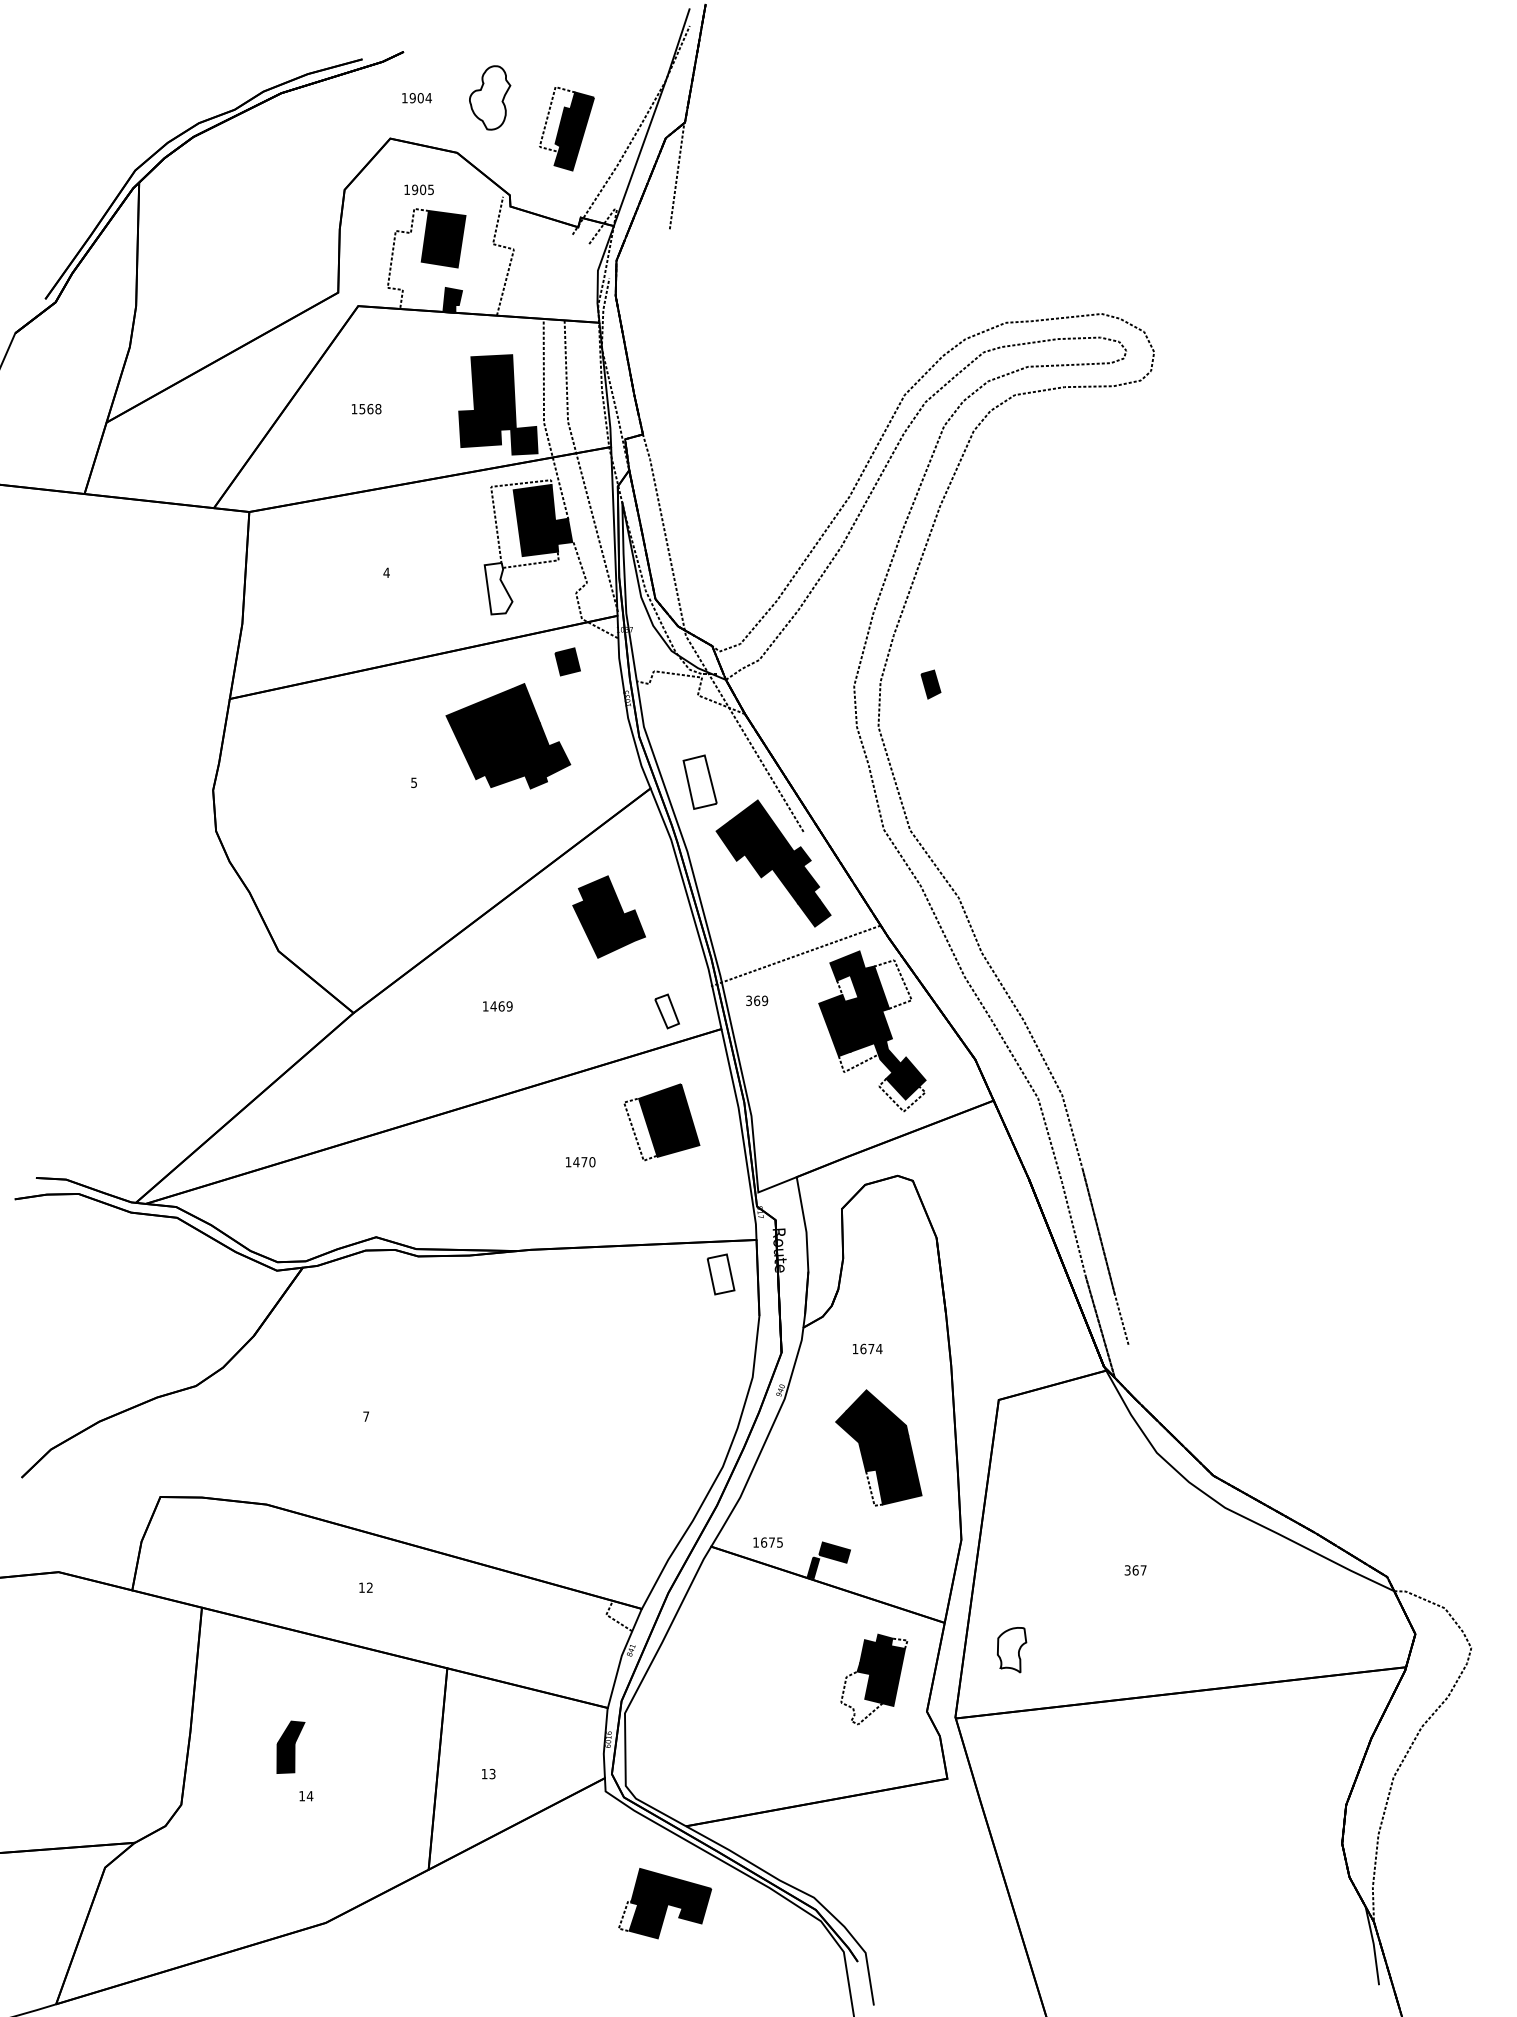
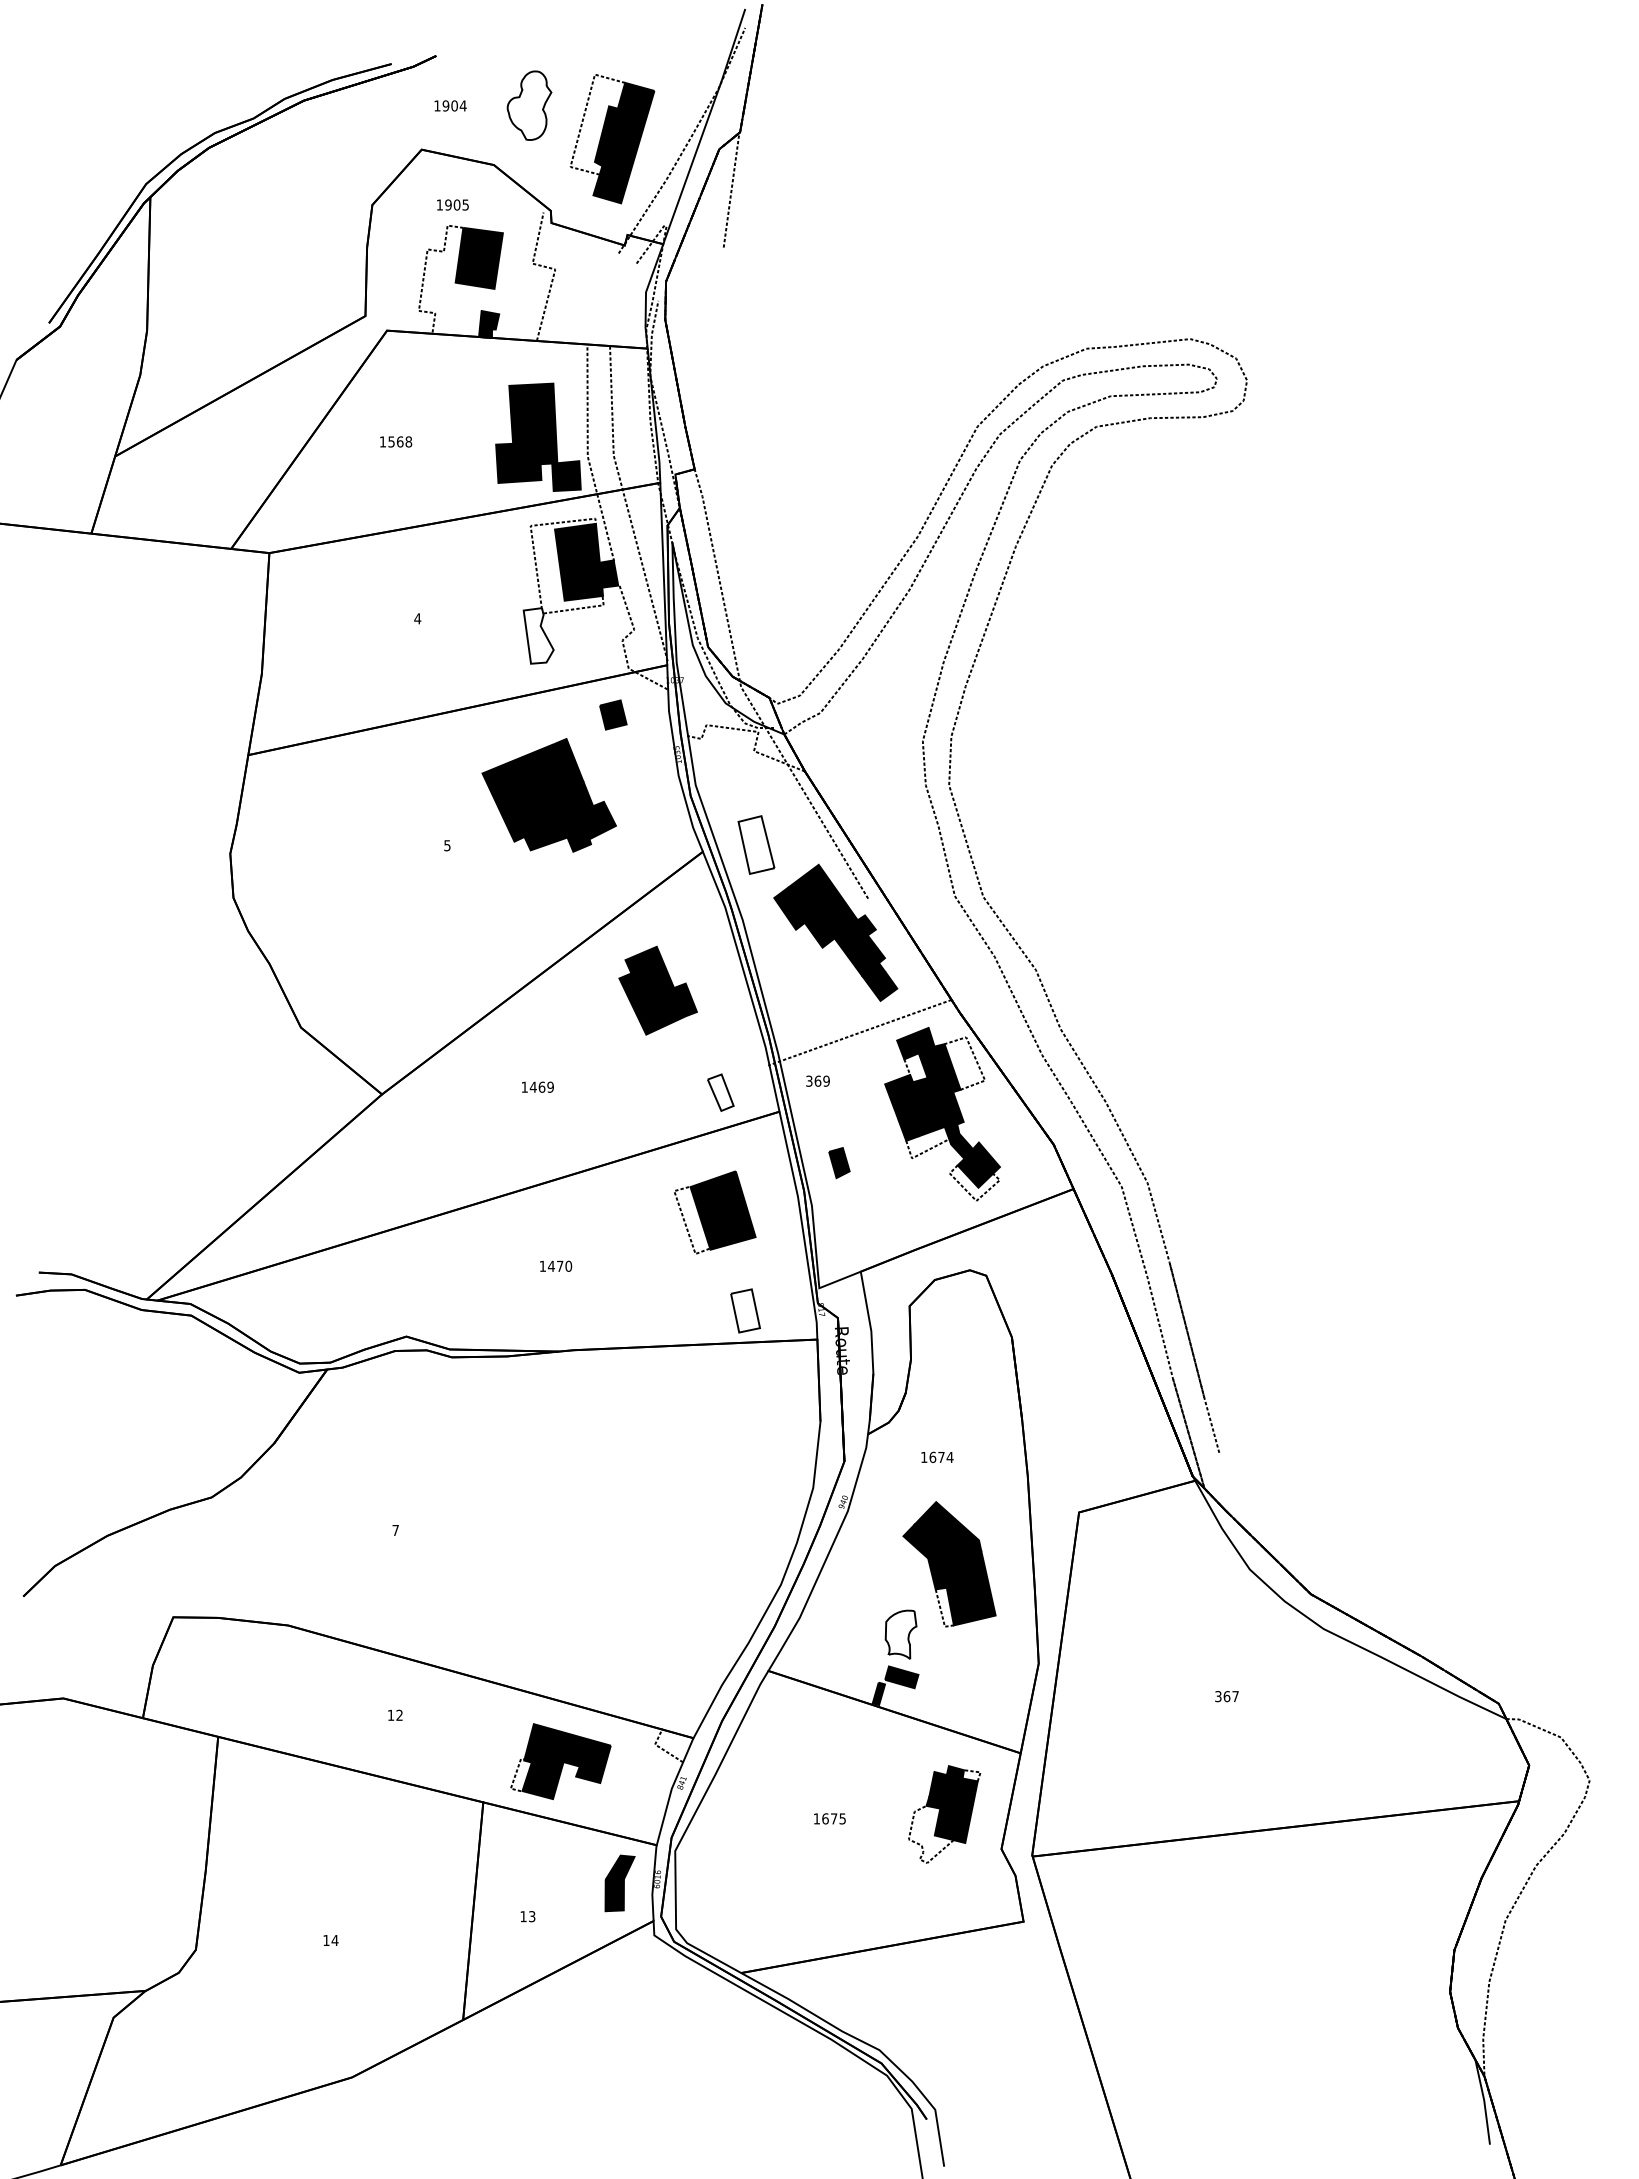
part: (566, 128) -> (612, 138), size x1.43
part: (930, 684) -> (838, 1162), moved
text: (580, 1162) -> (555, 1266), moved
part: (720, 1274) -> (744, 1310), moved
text: (767, 1542) -> (829, 1818), moved
part: (1011, 1650) -> (900, 1635), moved
part: (290, 1746) -> (619, 1882), moved
part: (665, 1903) -> (561, 1761), moved

